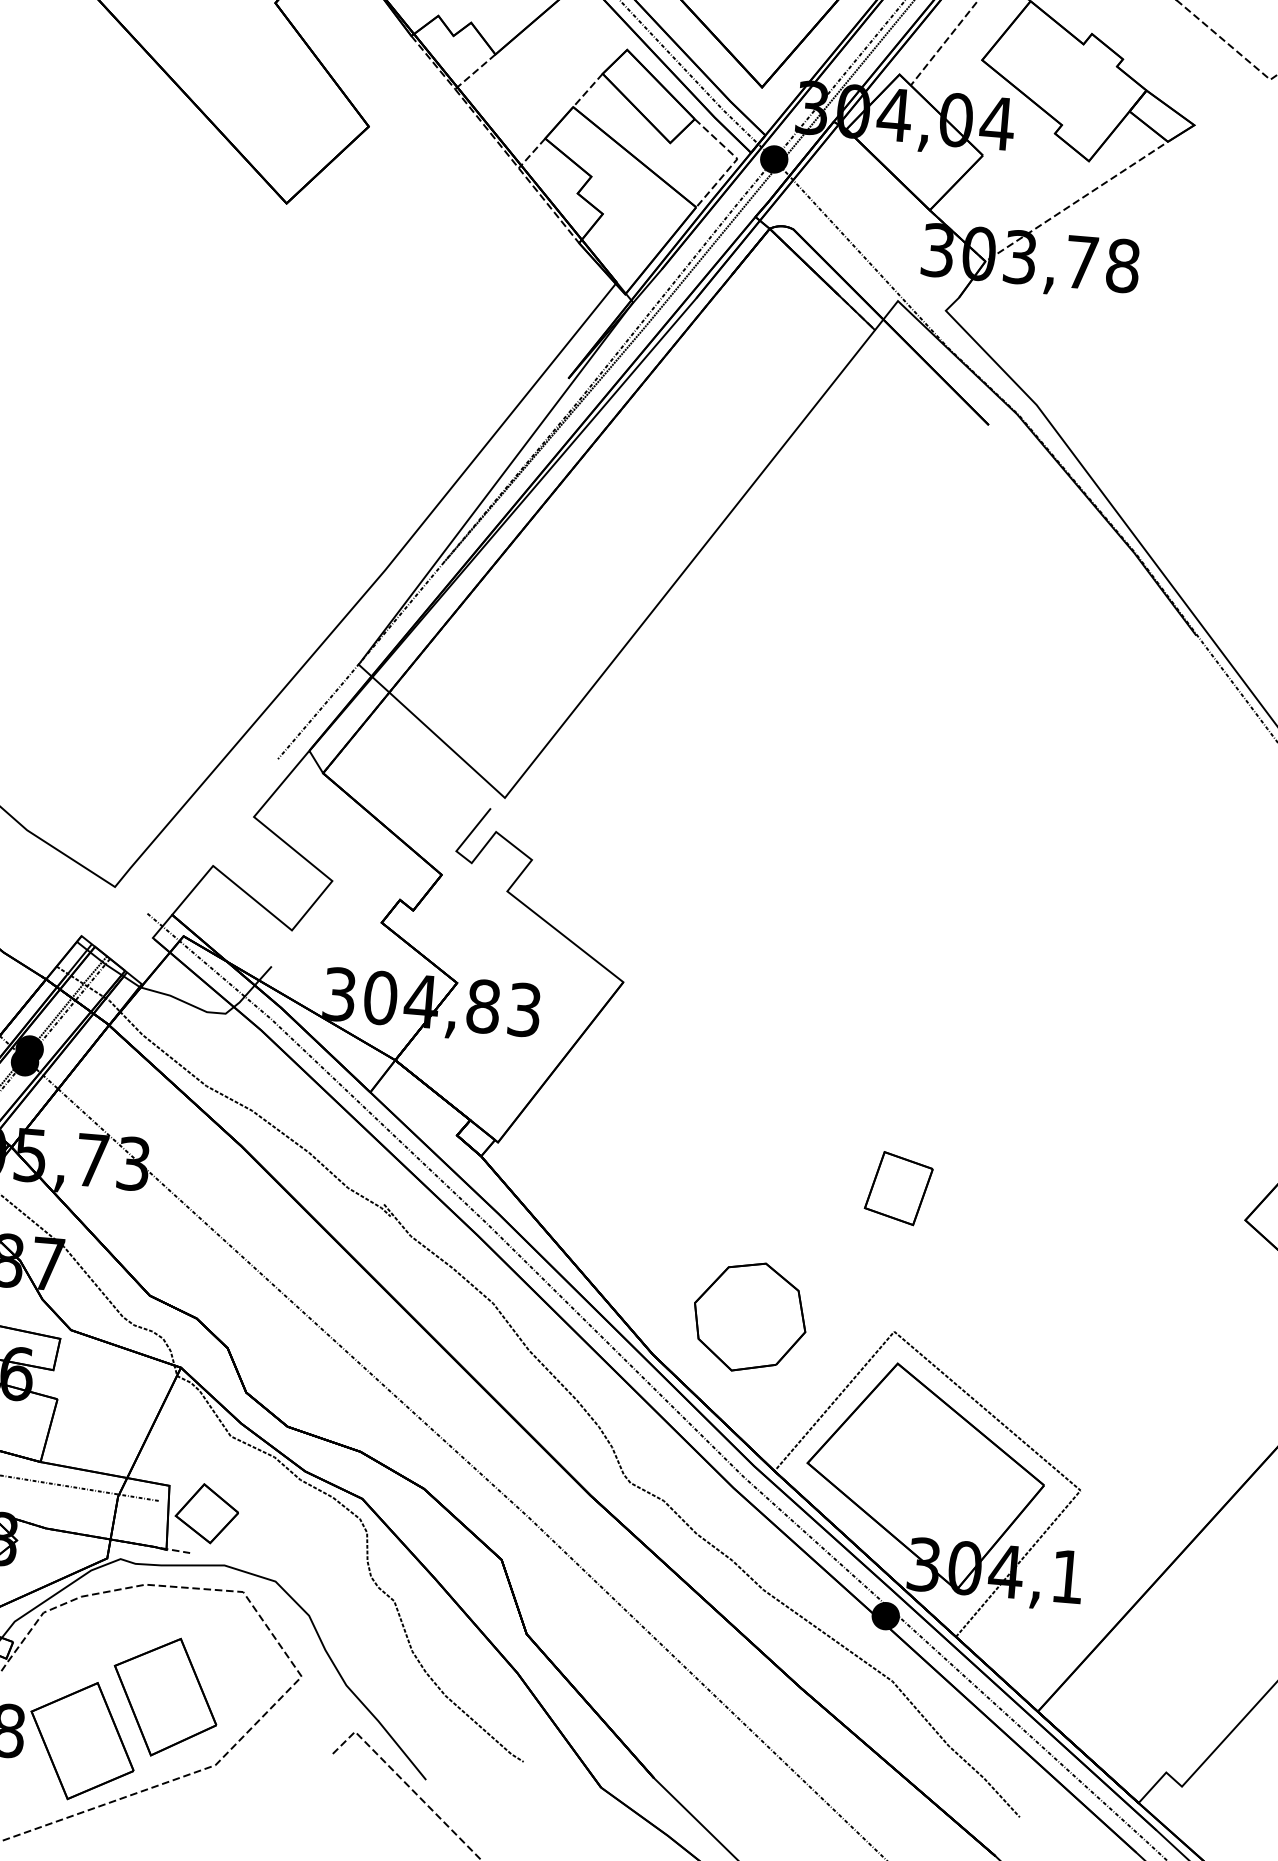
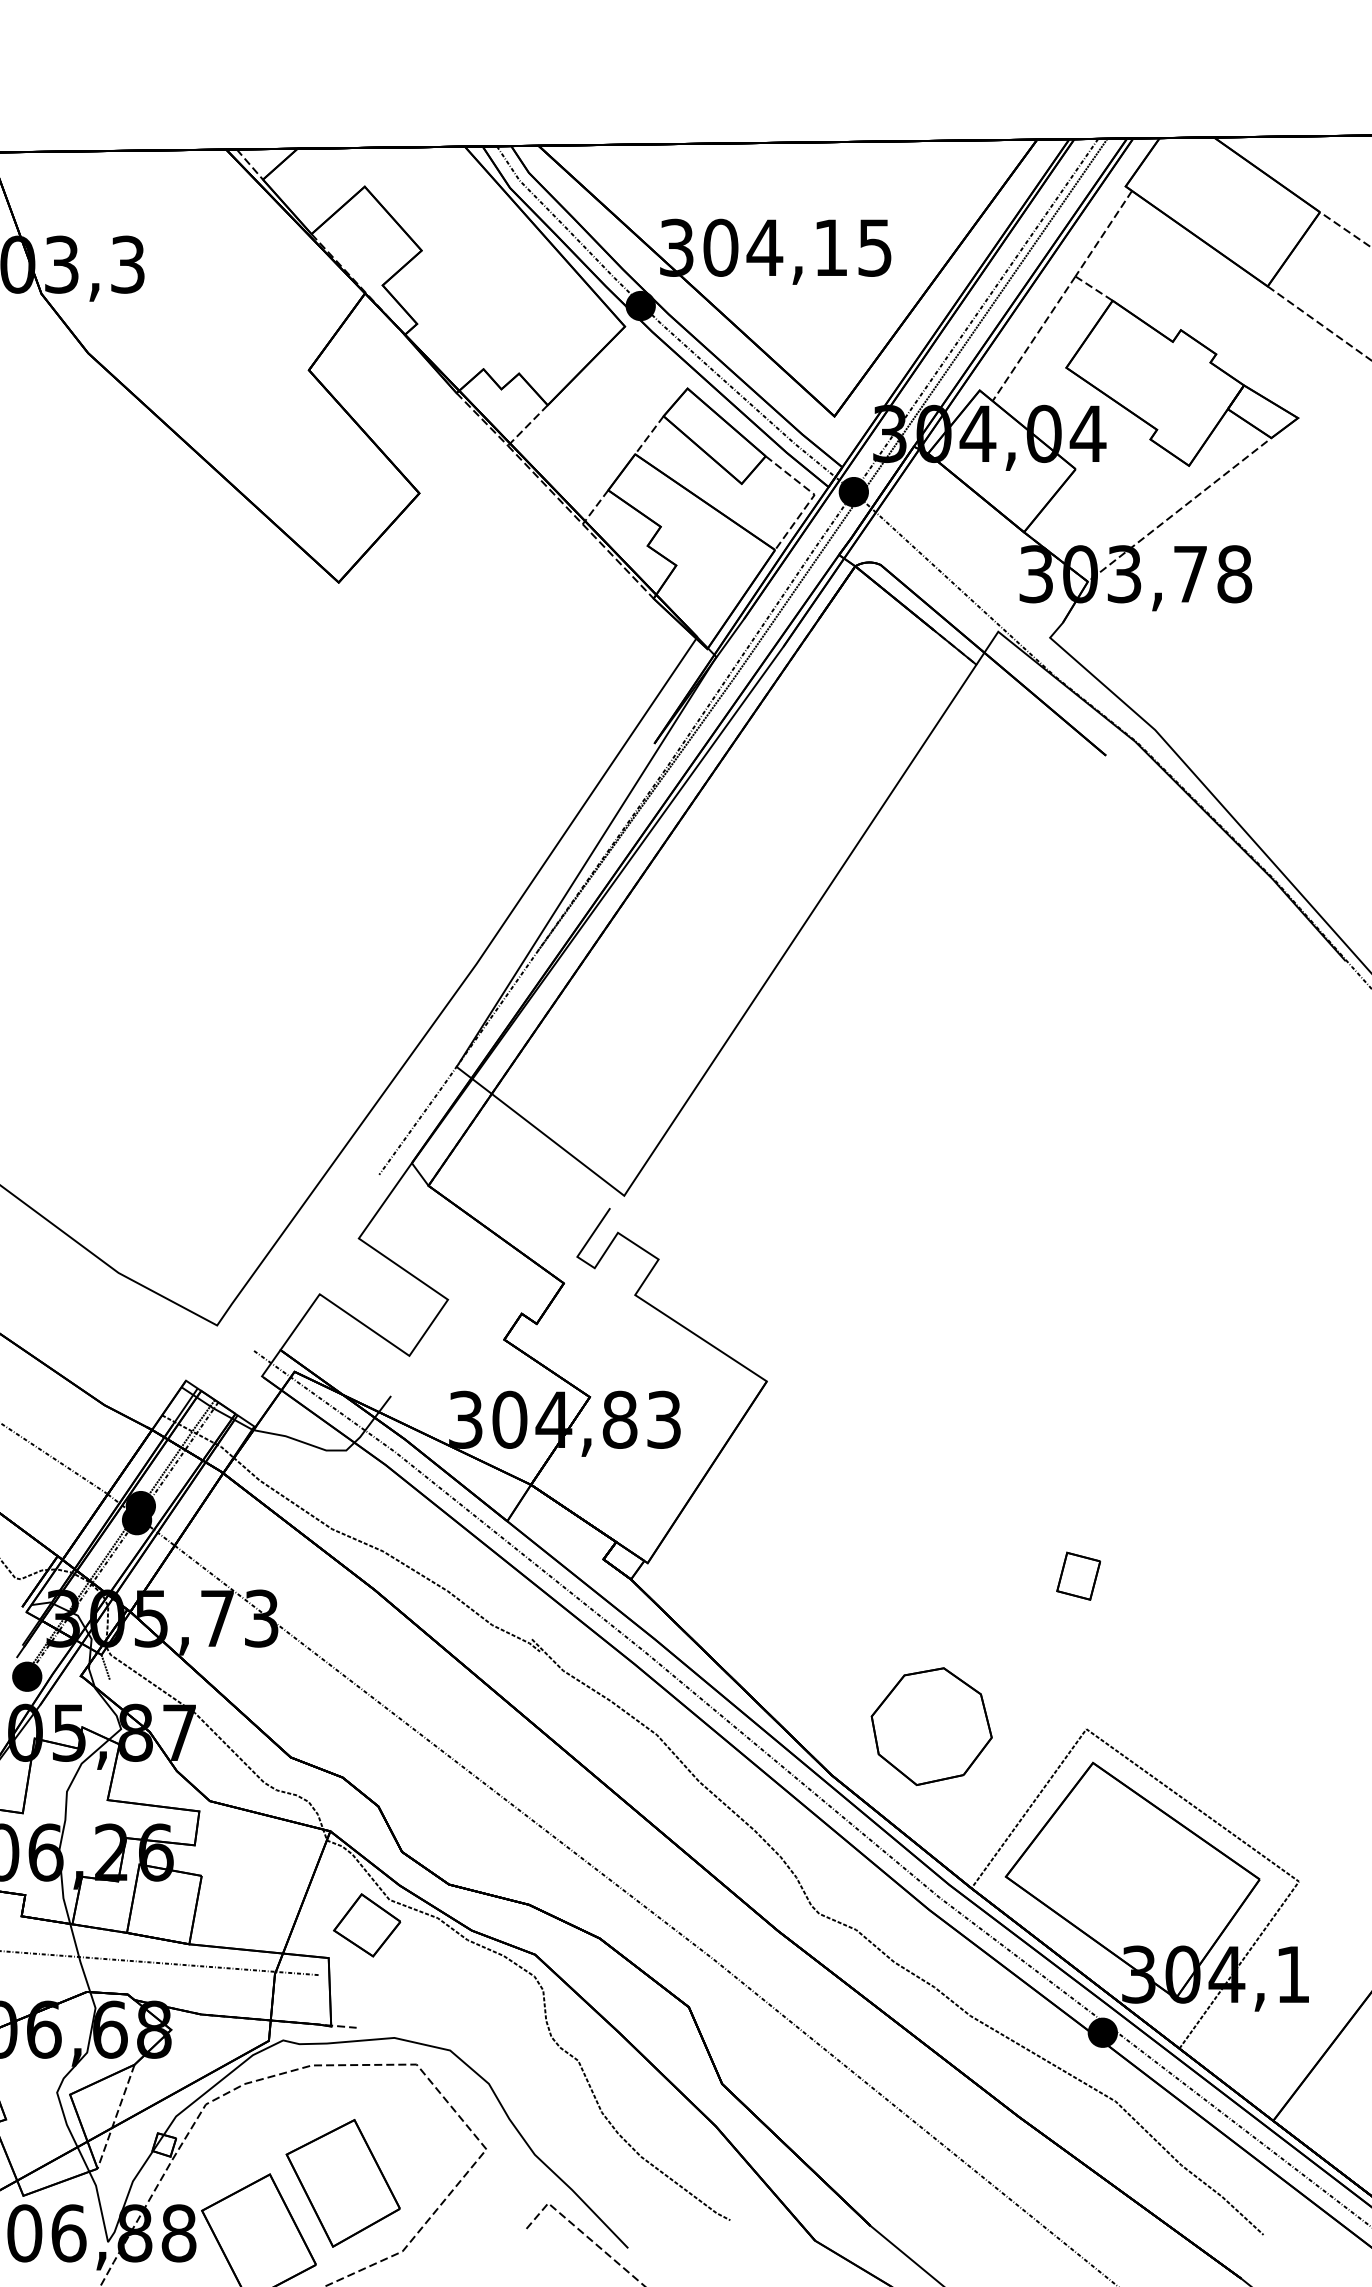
part: (898, 1187) -> (1078, 1575), size x0.62
part: (207, 1513) -> (367, 1925), moved

